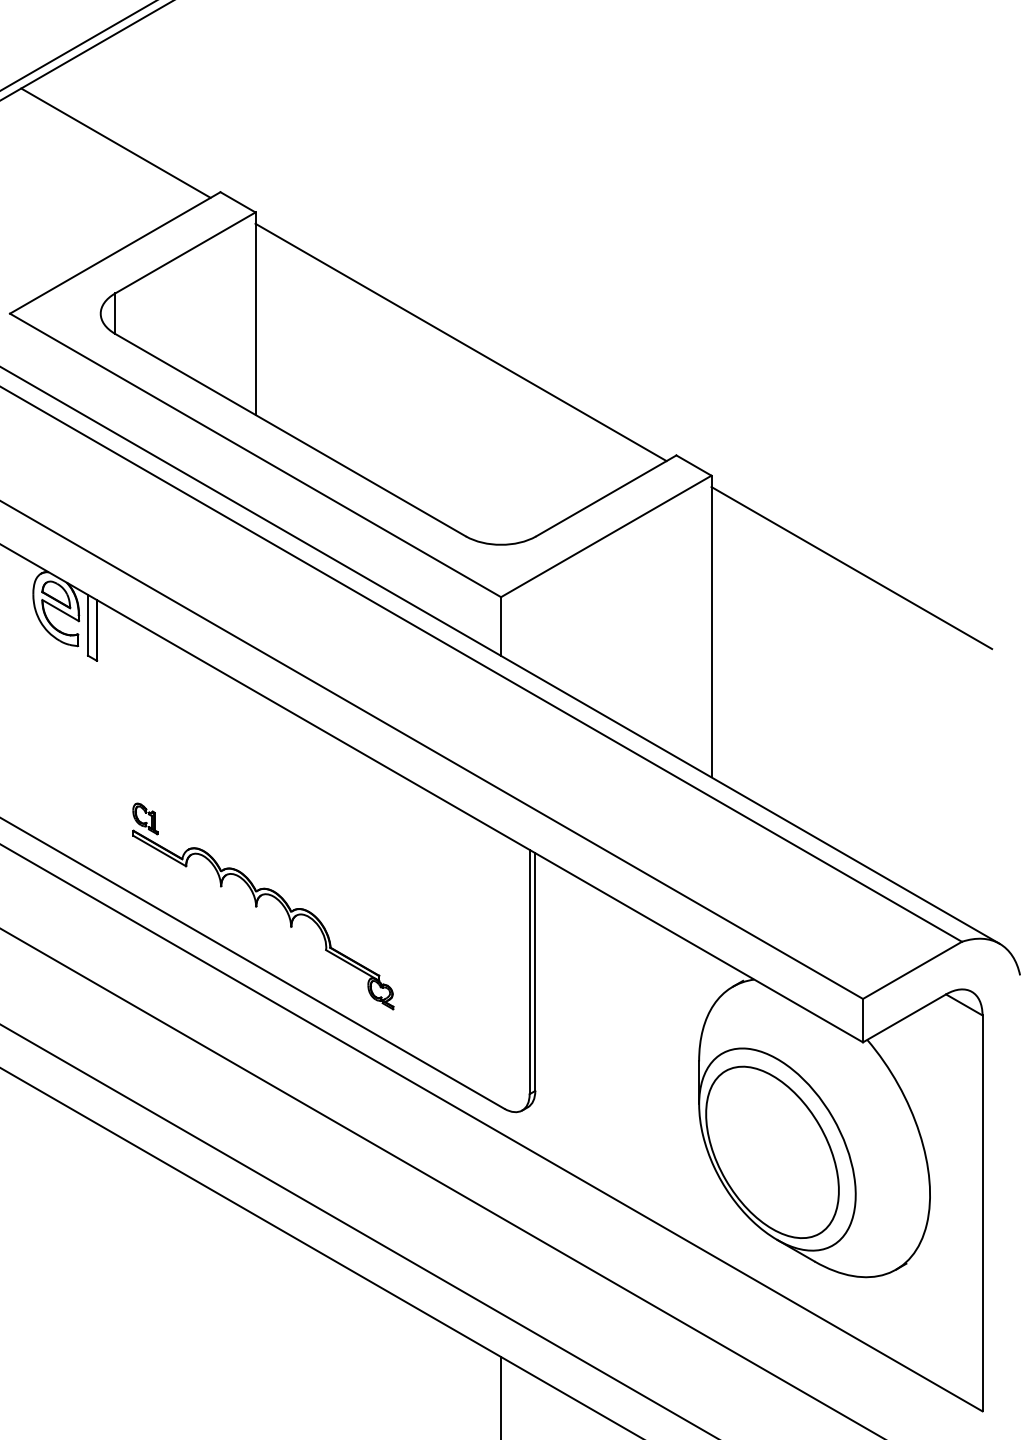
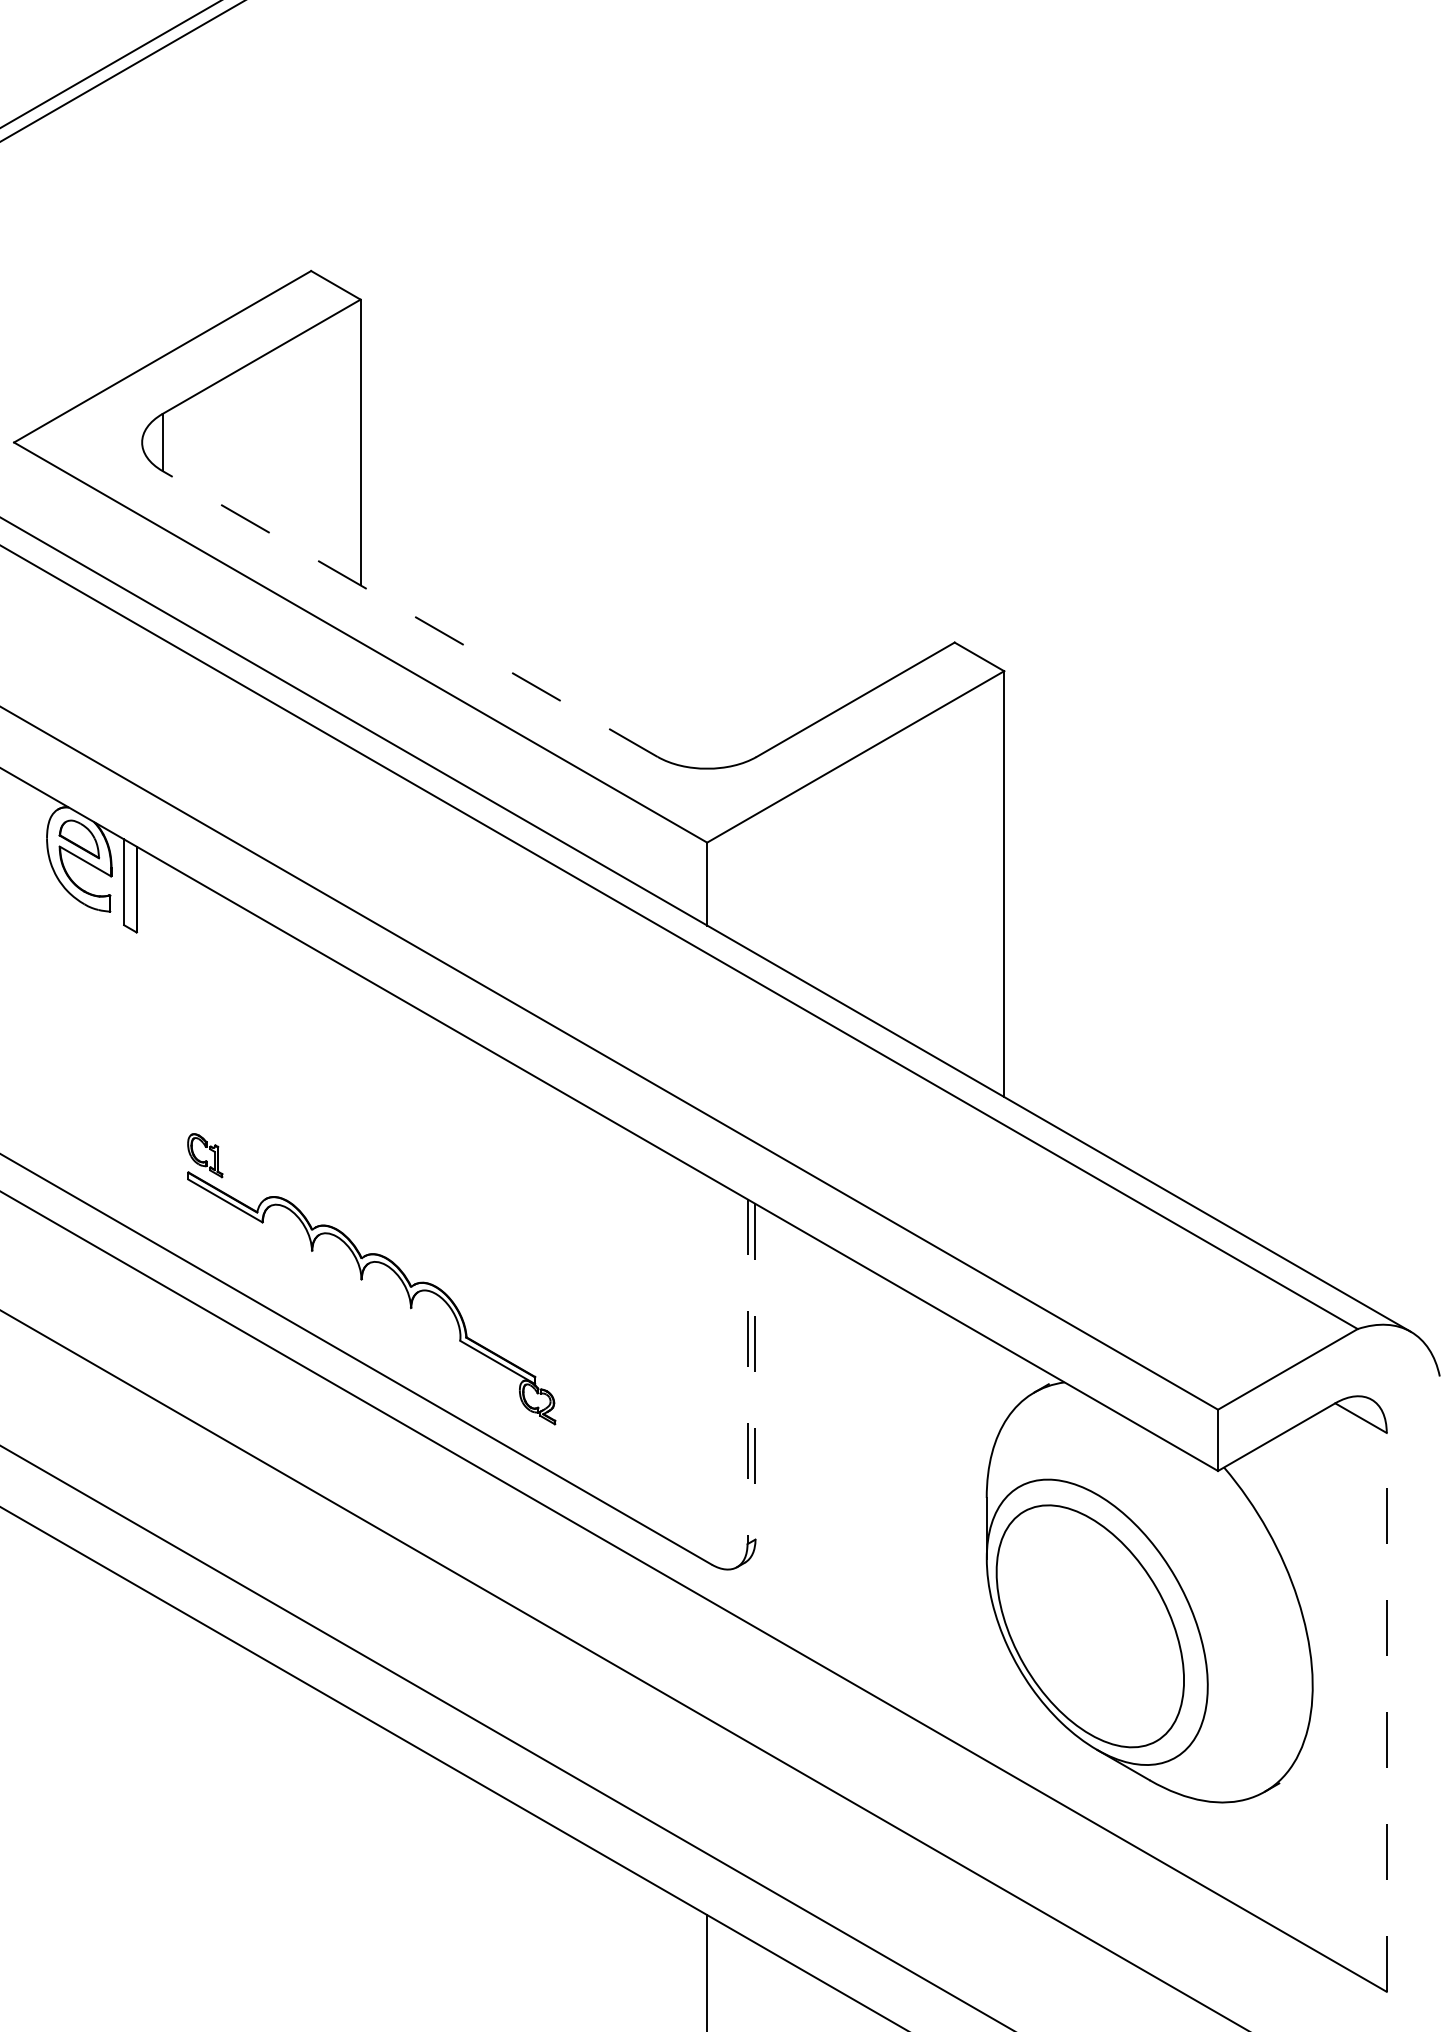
line: (115, 142) -> (163, 201), removed
line: (460, 342) -> (650, 482), removed
line: (290, 435) -> (410, 614), solid -> dashed
line: (851, 568) -> (1202, 801), removed
line: (535, 971) -> (755, 1371), solid -> dashed
line: (529, 972) -> (747, 1372), solid -> dashed
line: (982, 1212) -> (1386, 1711), solid -> dashed

